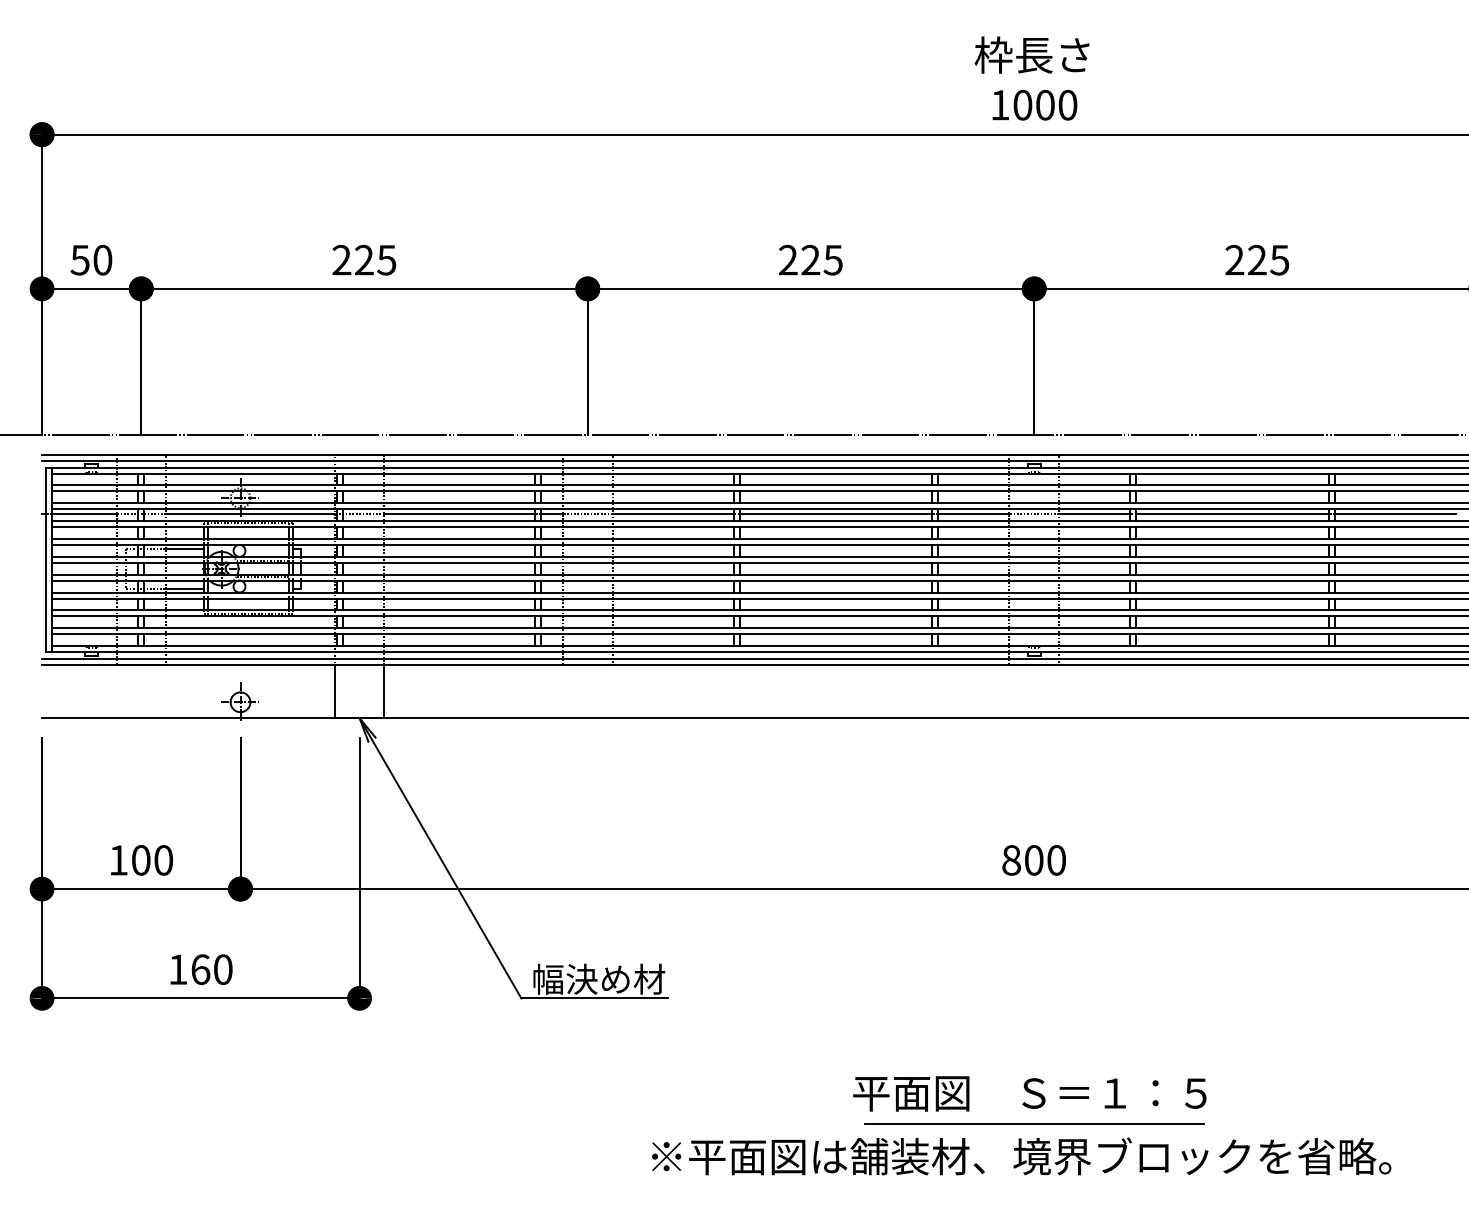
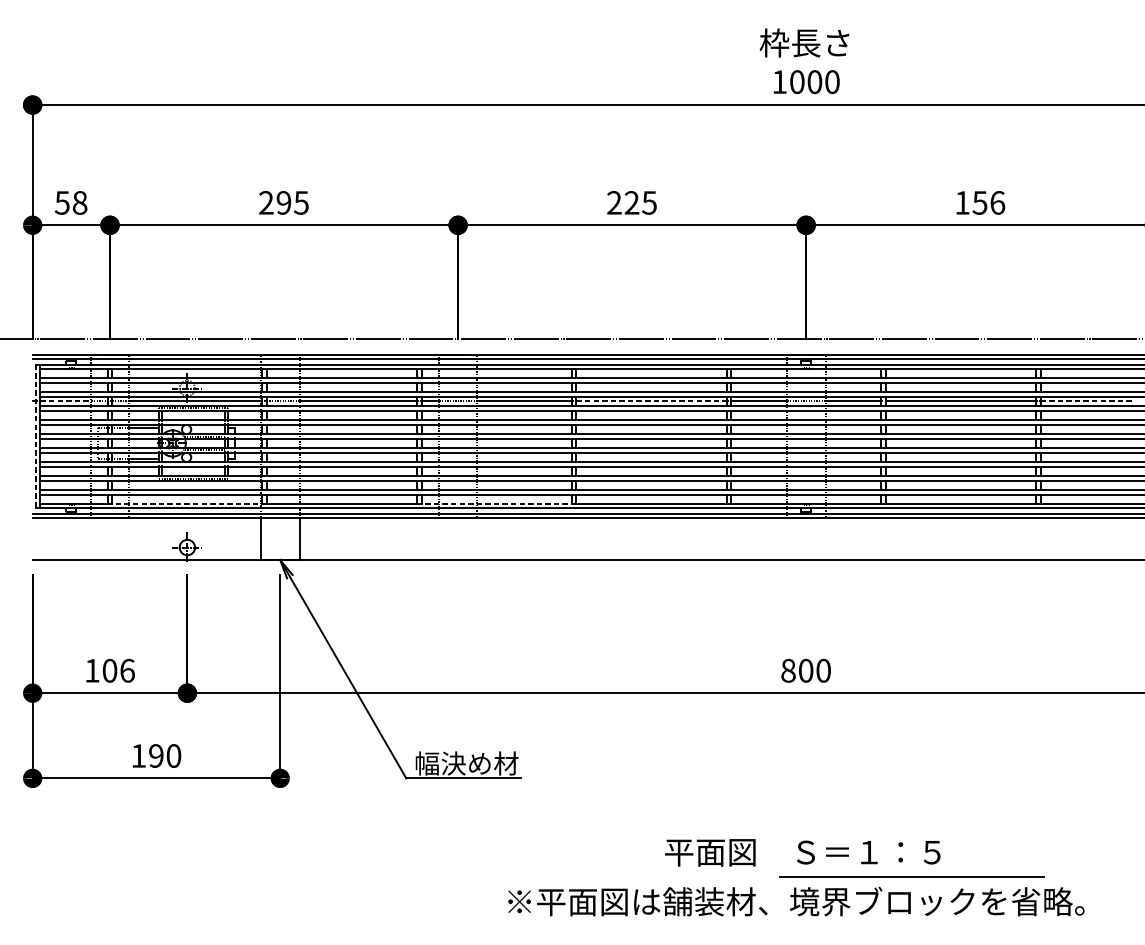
text: (1257, 259) -> (980, 202), 225 -> 156
text: (102, 260) -> (79, 203), 50 -> 58
text: (364, 260) -> (284, 203), 225 -> 295
line: (84, 514) -> (65, 401), solid -> dashed
line: (836, 514) -> (652, 401), solid -> dashed
line: (1395, 514) -> (1087, 401), solid -> dashed
line: (46, 560) -> (36, 437), solid -> dashed
line: (243, 646) -> (189, 504), solid -> dashed
line: (639, 646) -> (498, 504), solid -> dashed
text: (163, 860) -> (127, 670), 100 -> 106
text: (200, 969) -> (156, 755), 160 -> 190
line: (1034, 1123) -> (912, 875), moved

